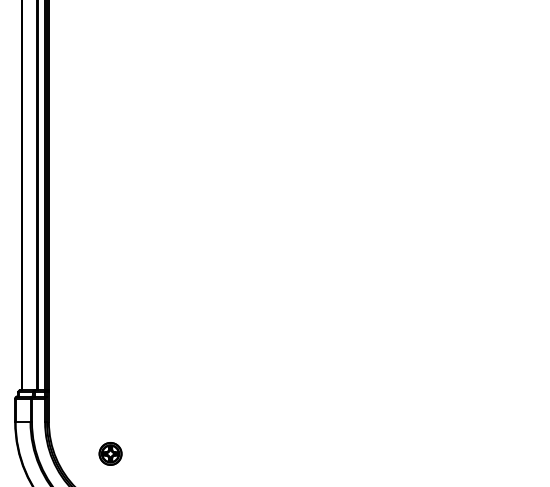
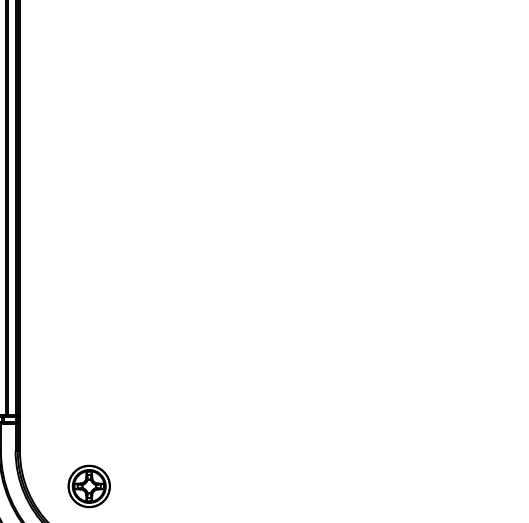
part: (110, 453) -> (89, 486), size x1.67

